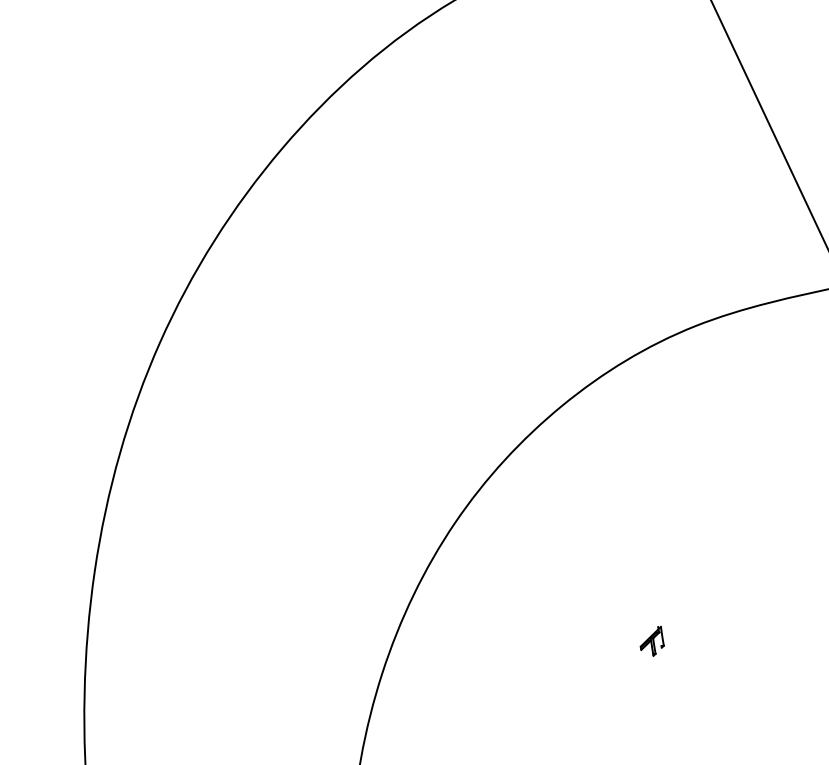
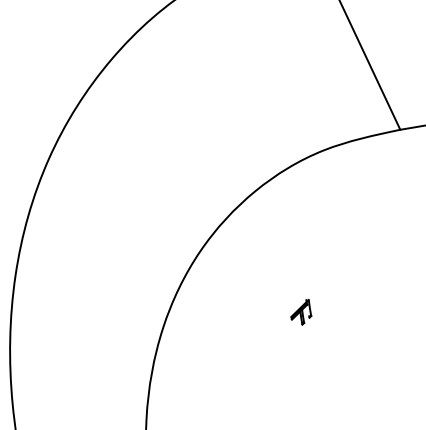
part: (652, 639) -> (301, 311), size x1.67

